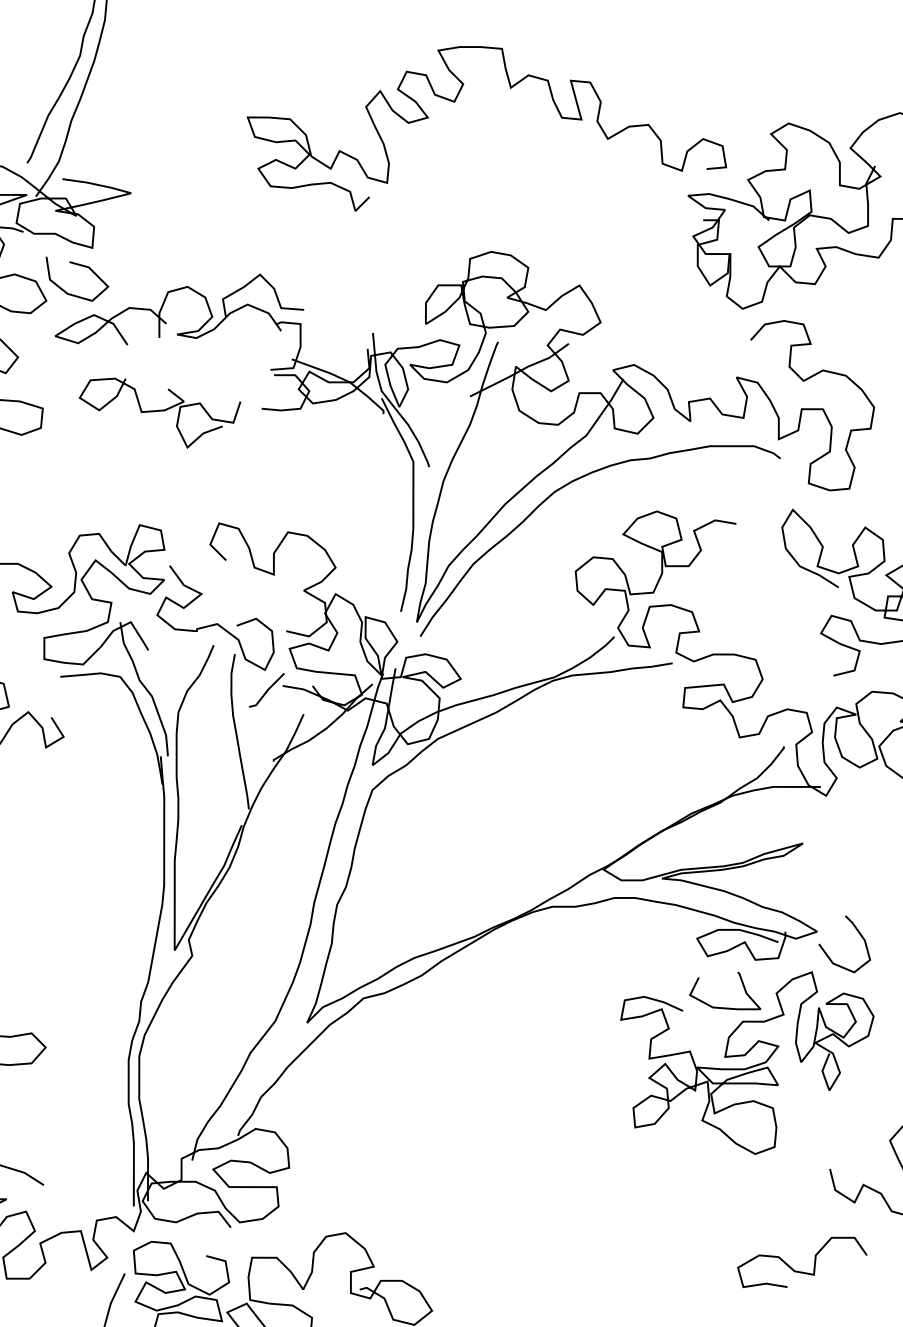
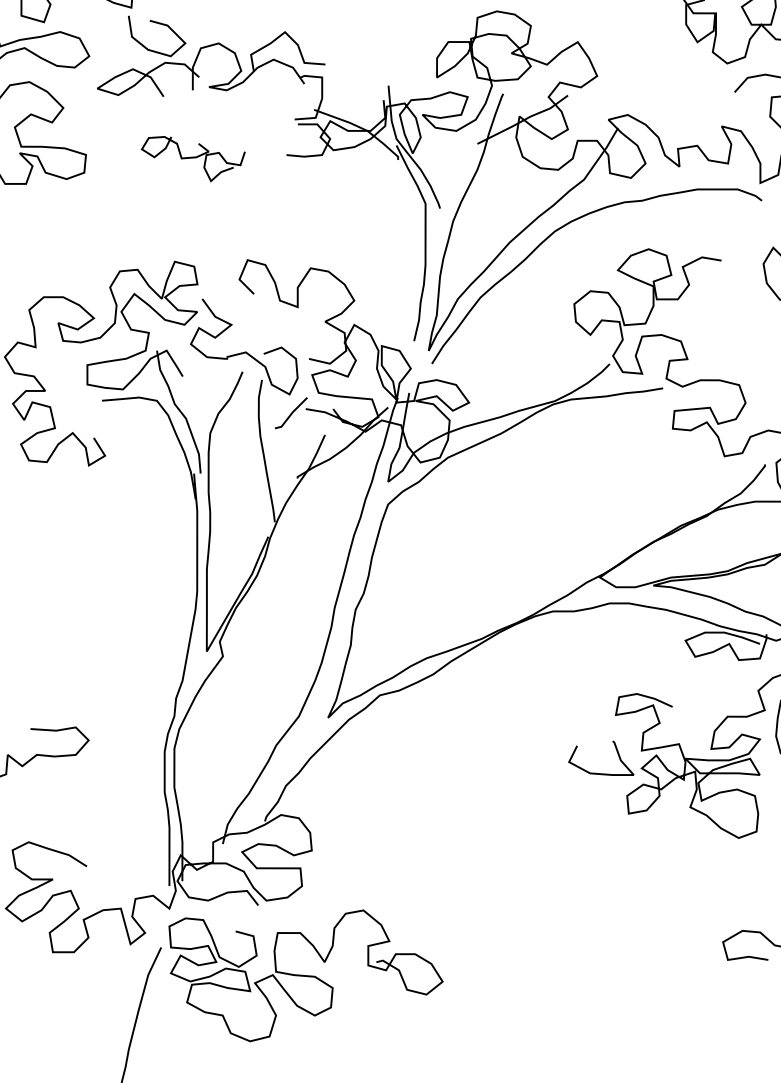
part: (81, 266) -> (160, 24), moved
part: (159, 412) -> (192, 158), size x0.7
part: (725, 1007) -> (601, 773), moved

